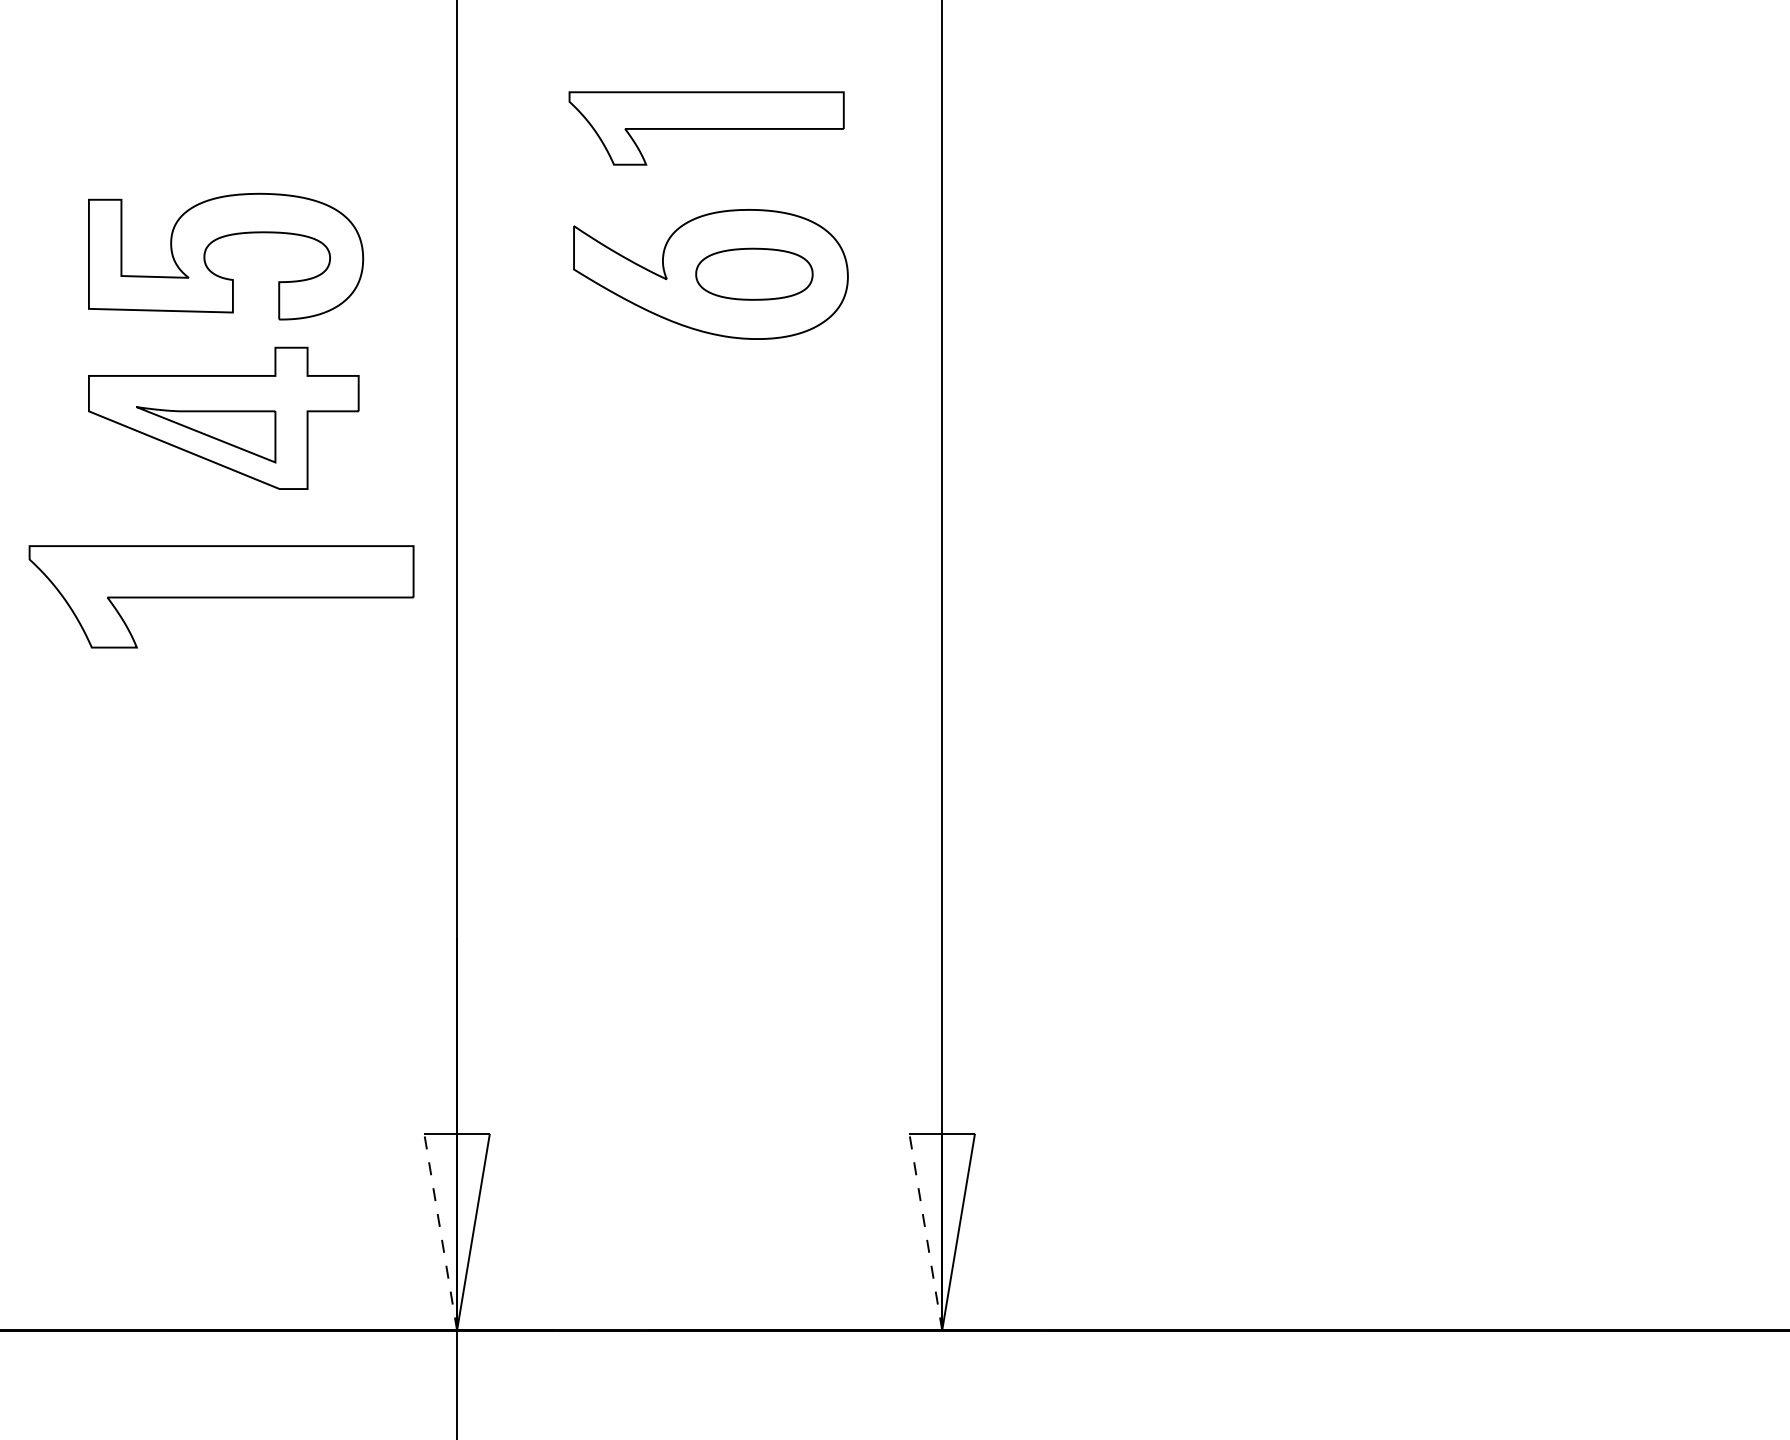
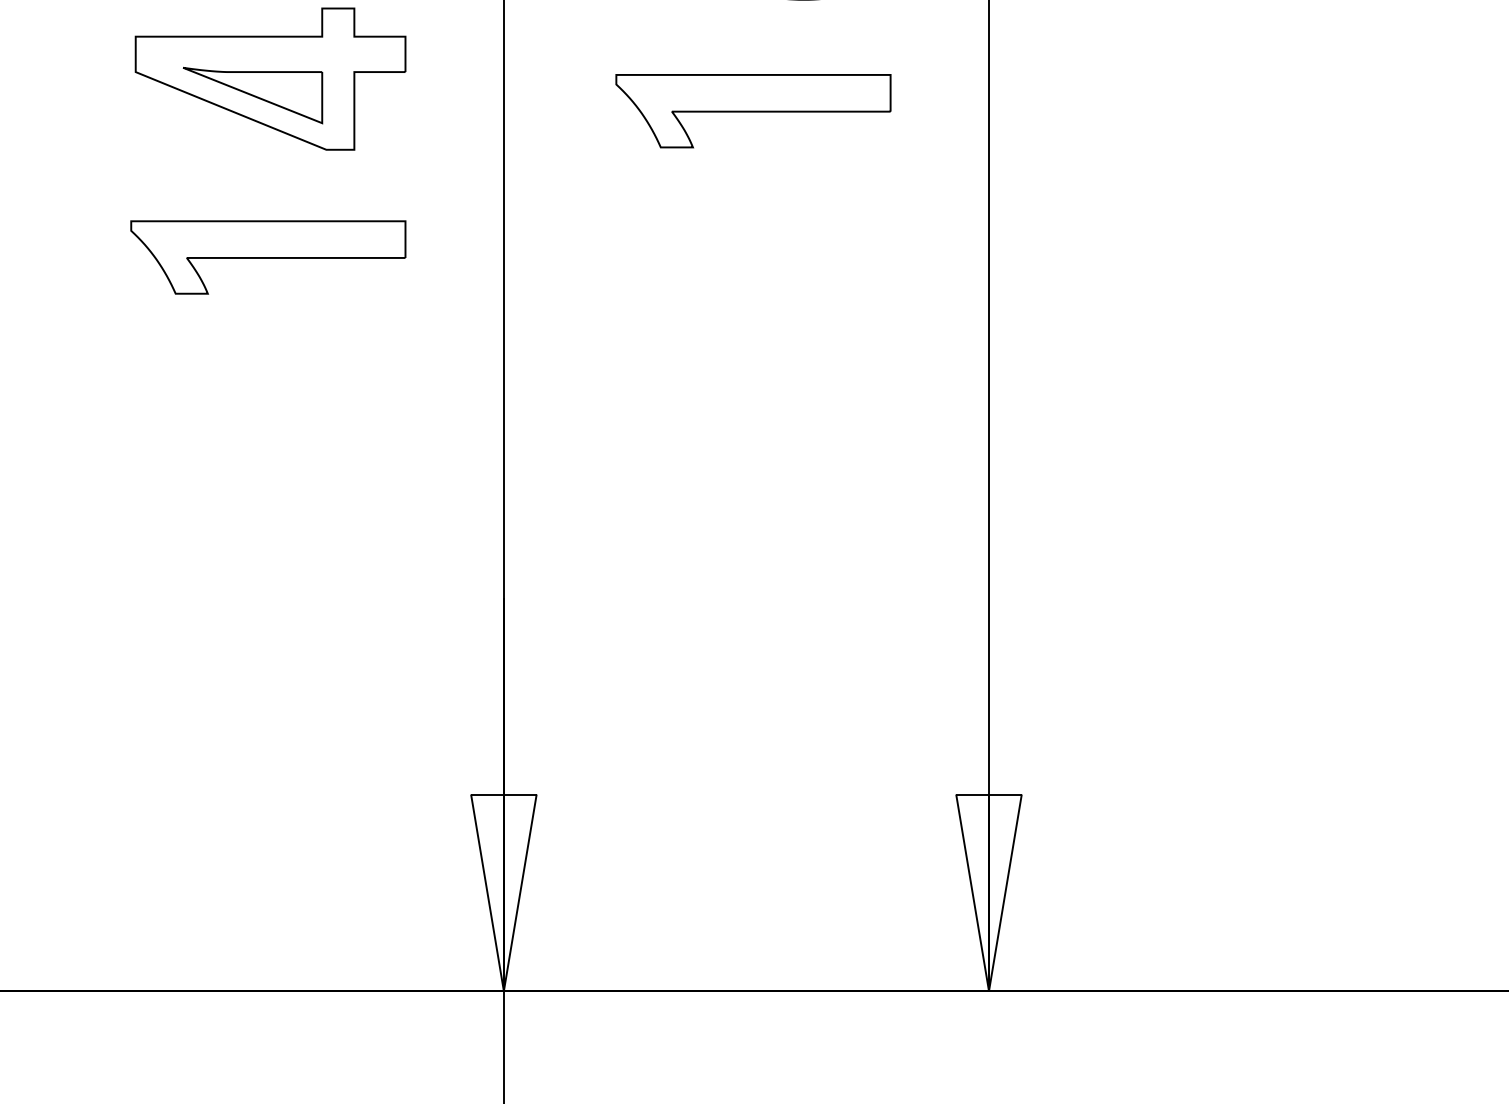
part: (706, 450) -> (753, 111), added
part: (221, 596) -> (268, 257), size x0.71
line: (440, 1232) -> (487, 893), dashed -> solid
line: (925, 1232) -> (972, 893), dashed -> solid

